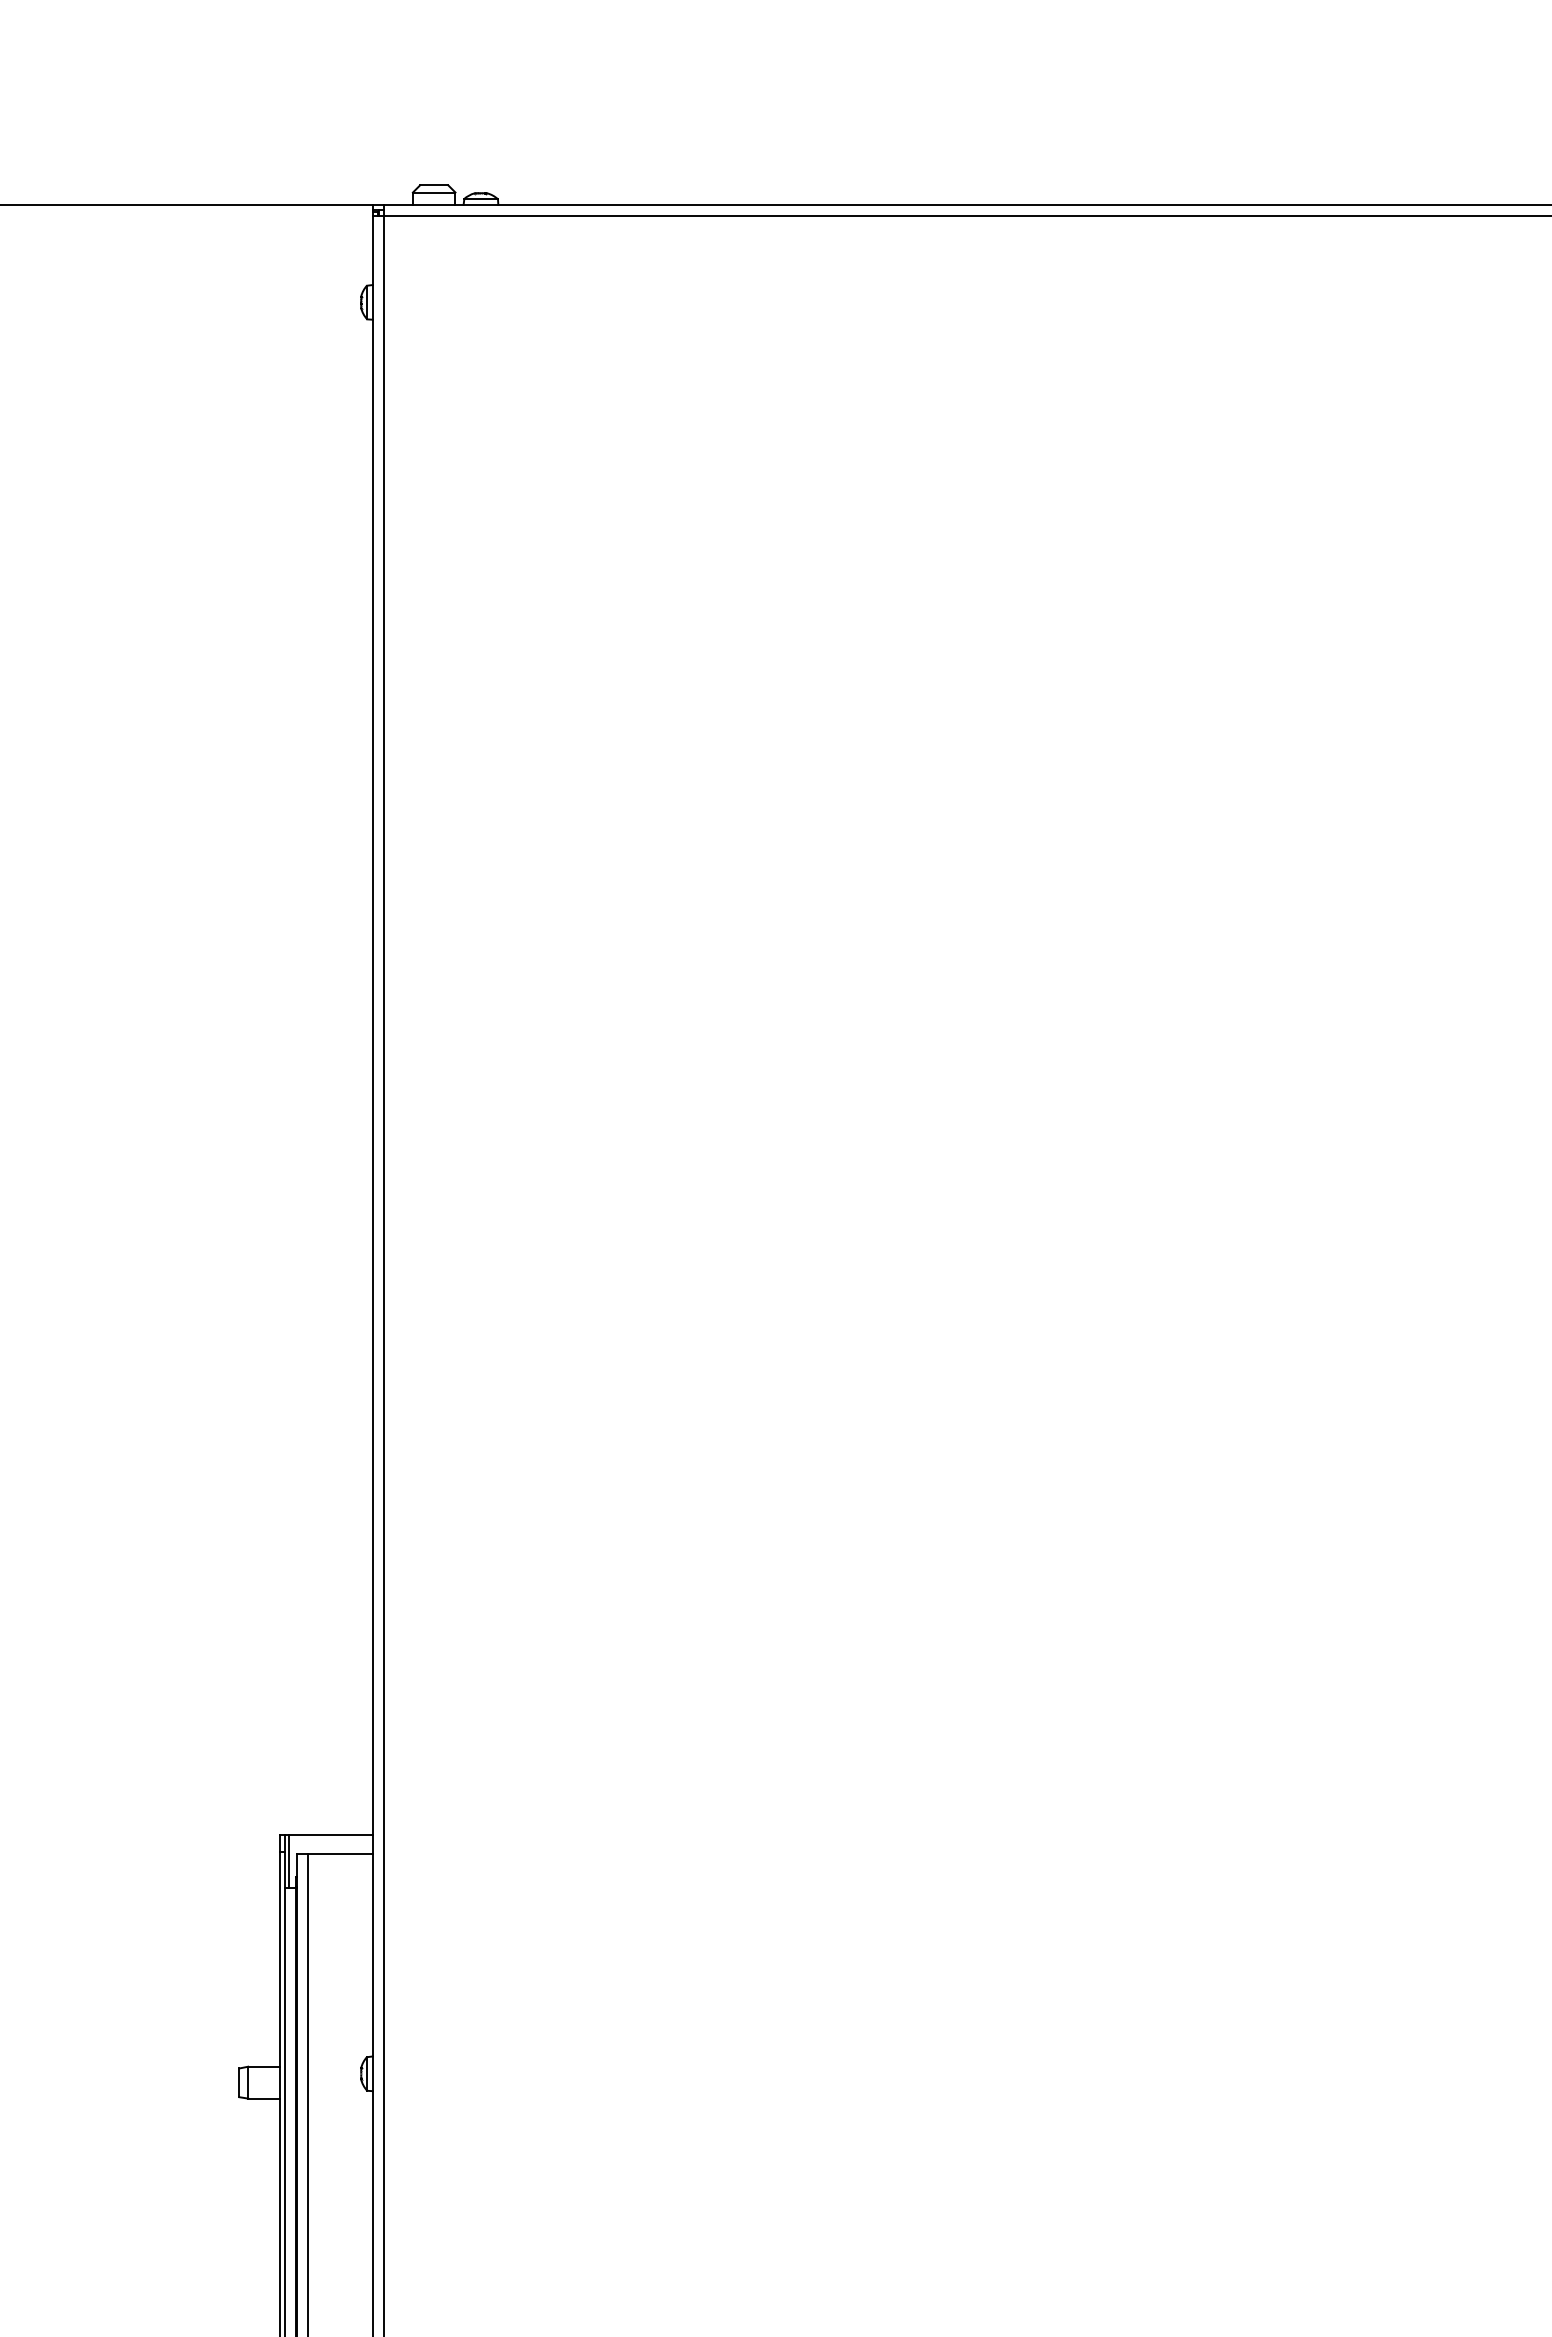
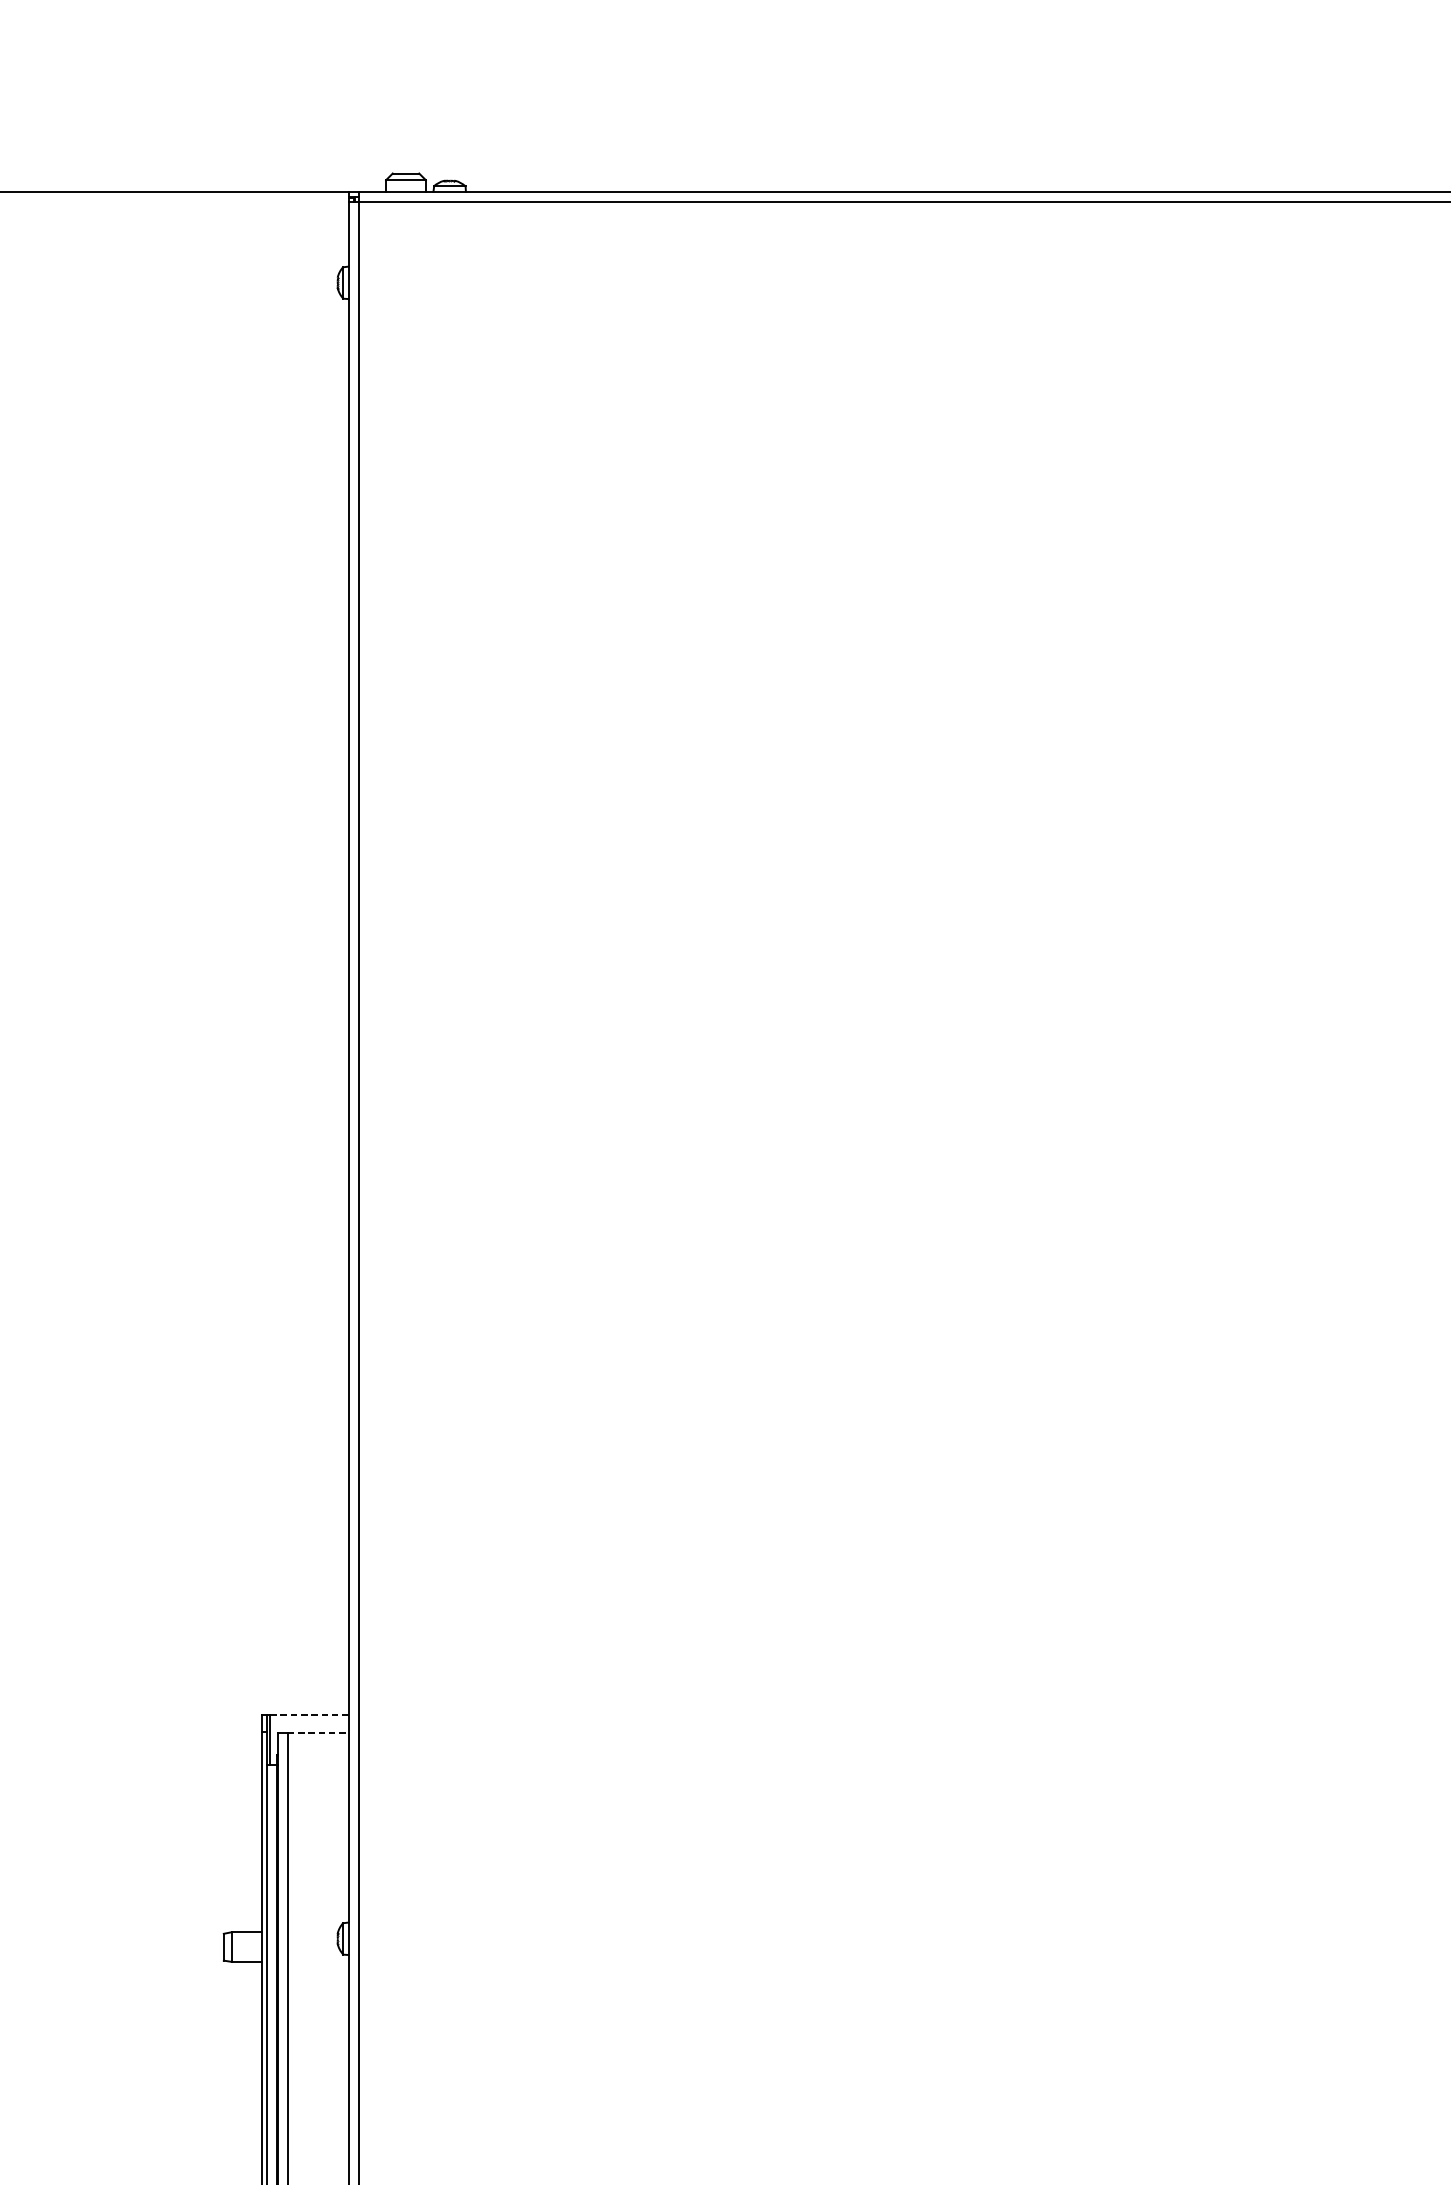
line: (330, 1834) -> (309, 1715), solid -> dashed
line: (340, 1854) -> (318, 1733), solid -> dashed

